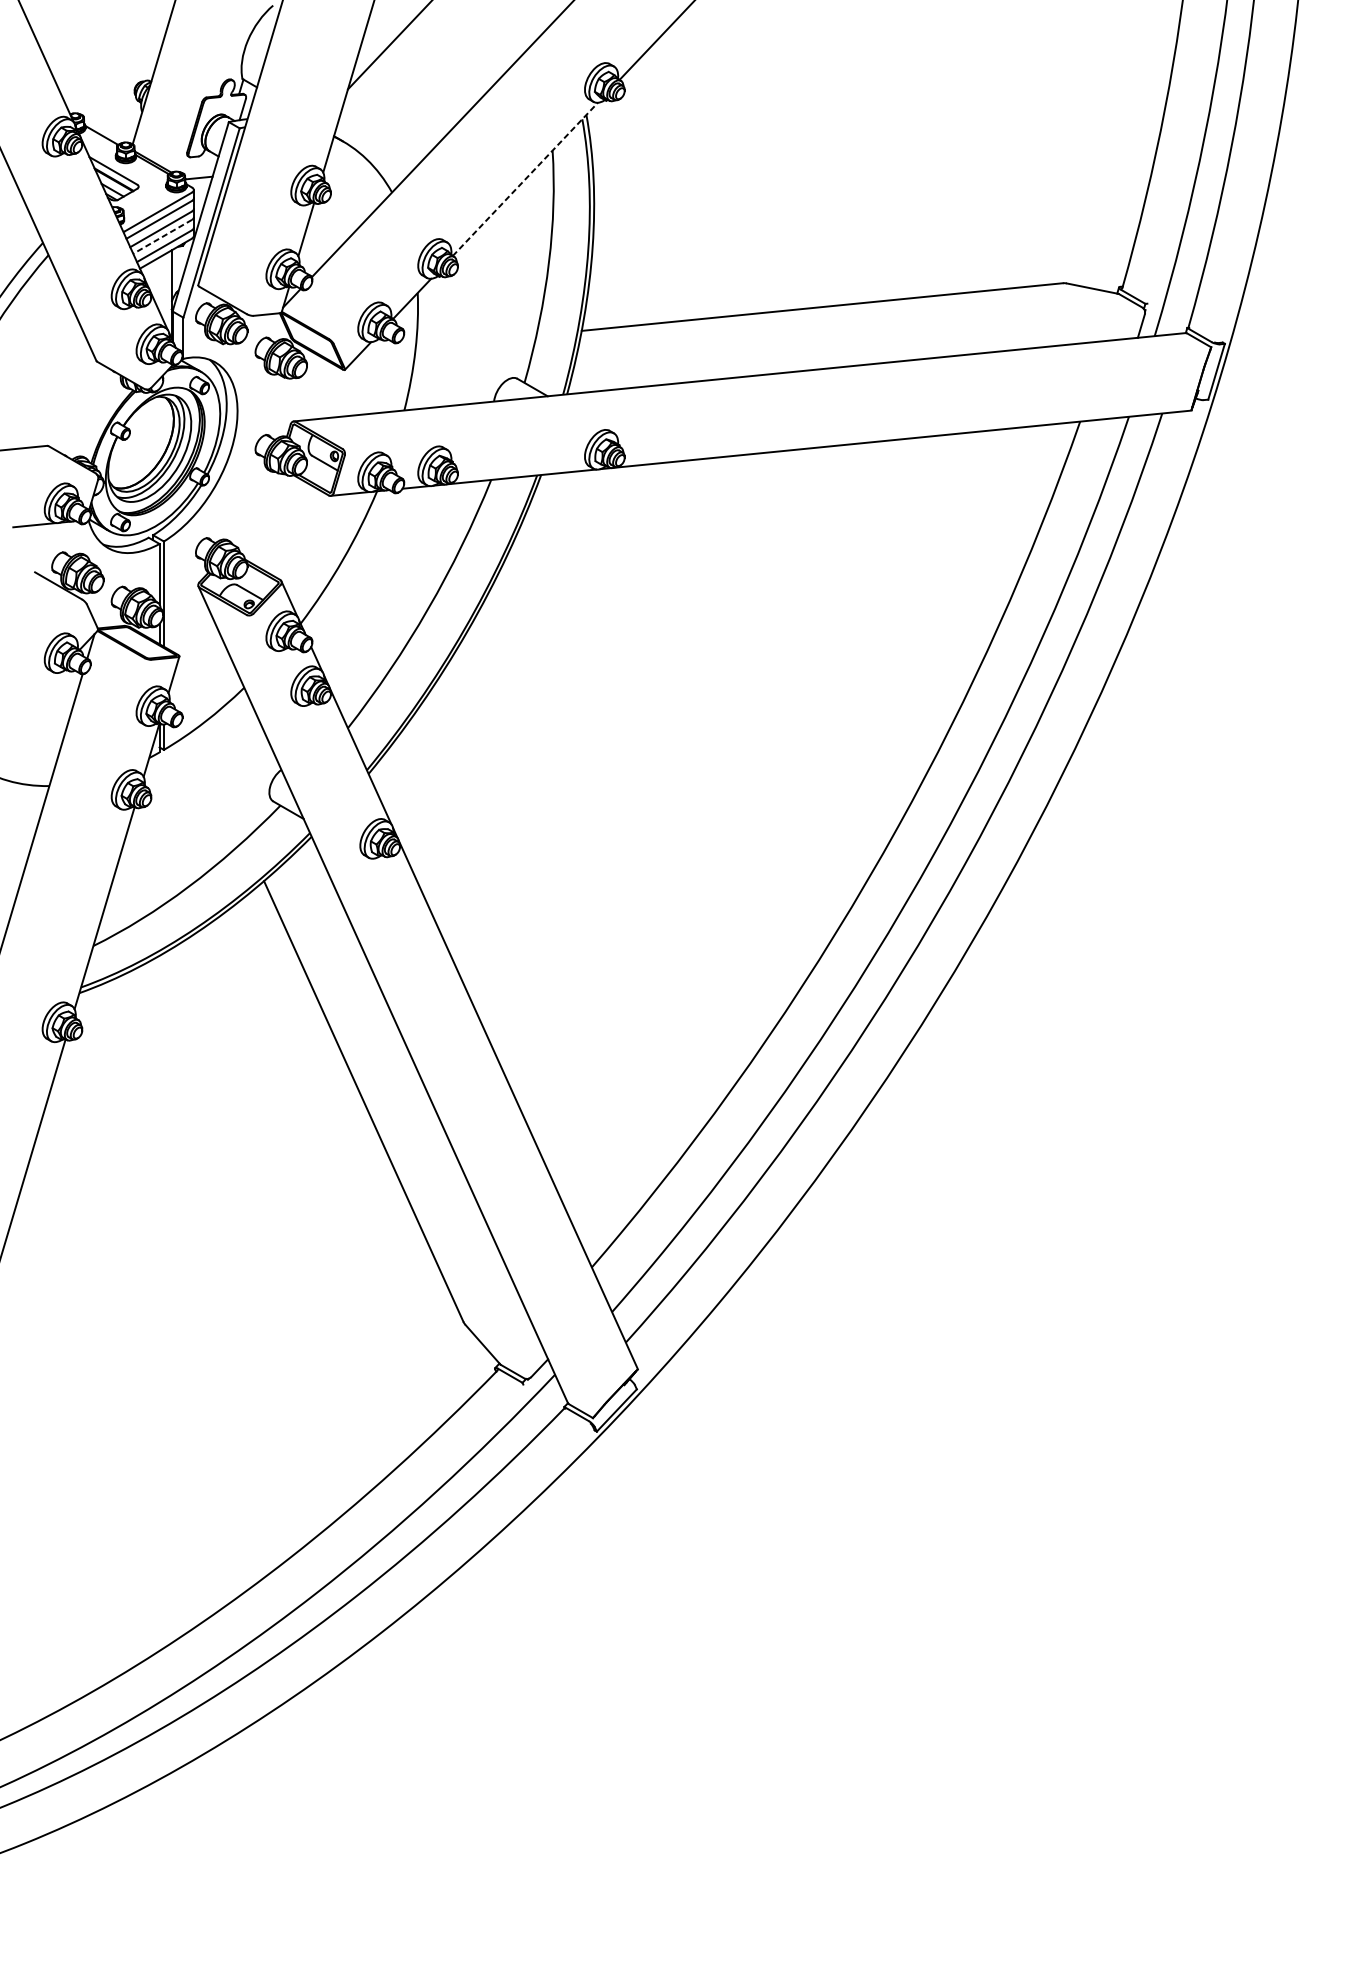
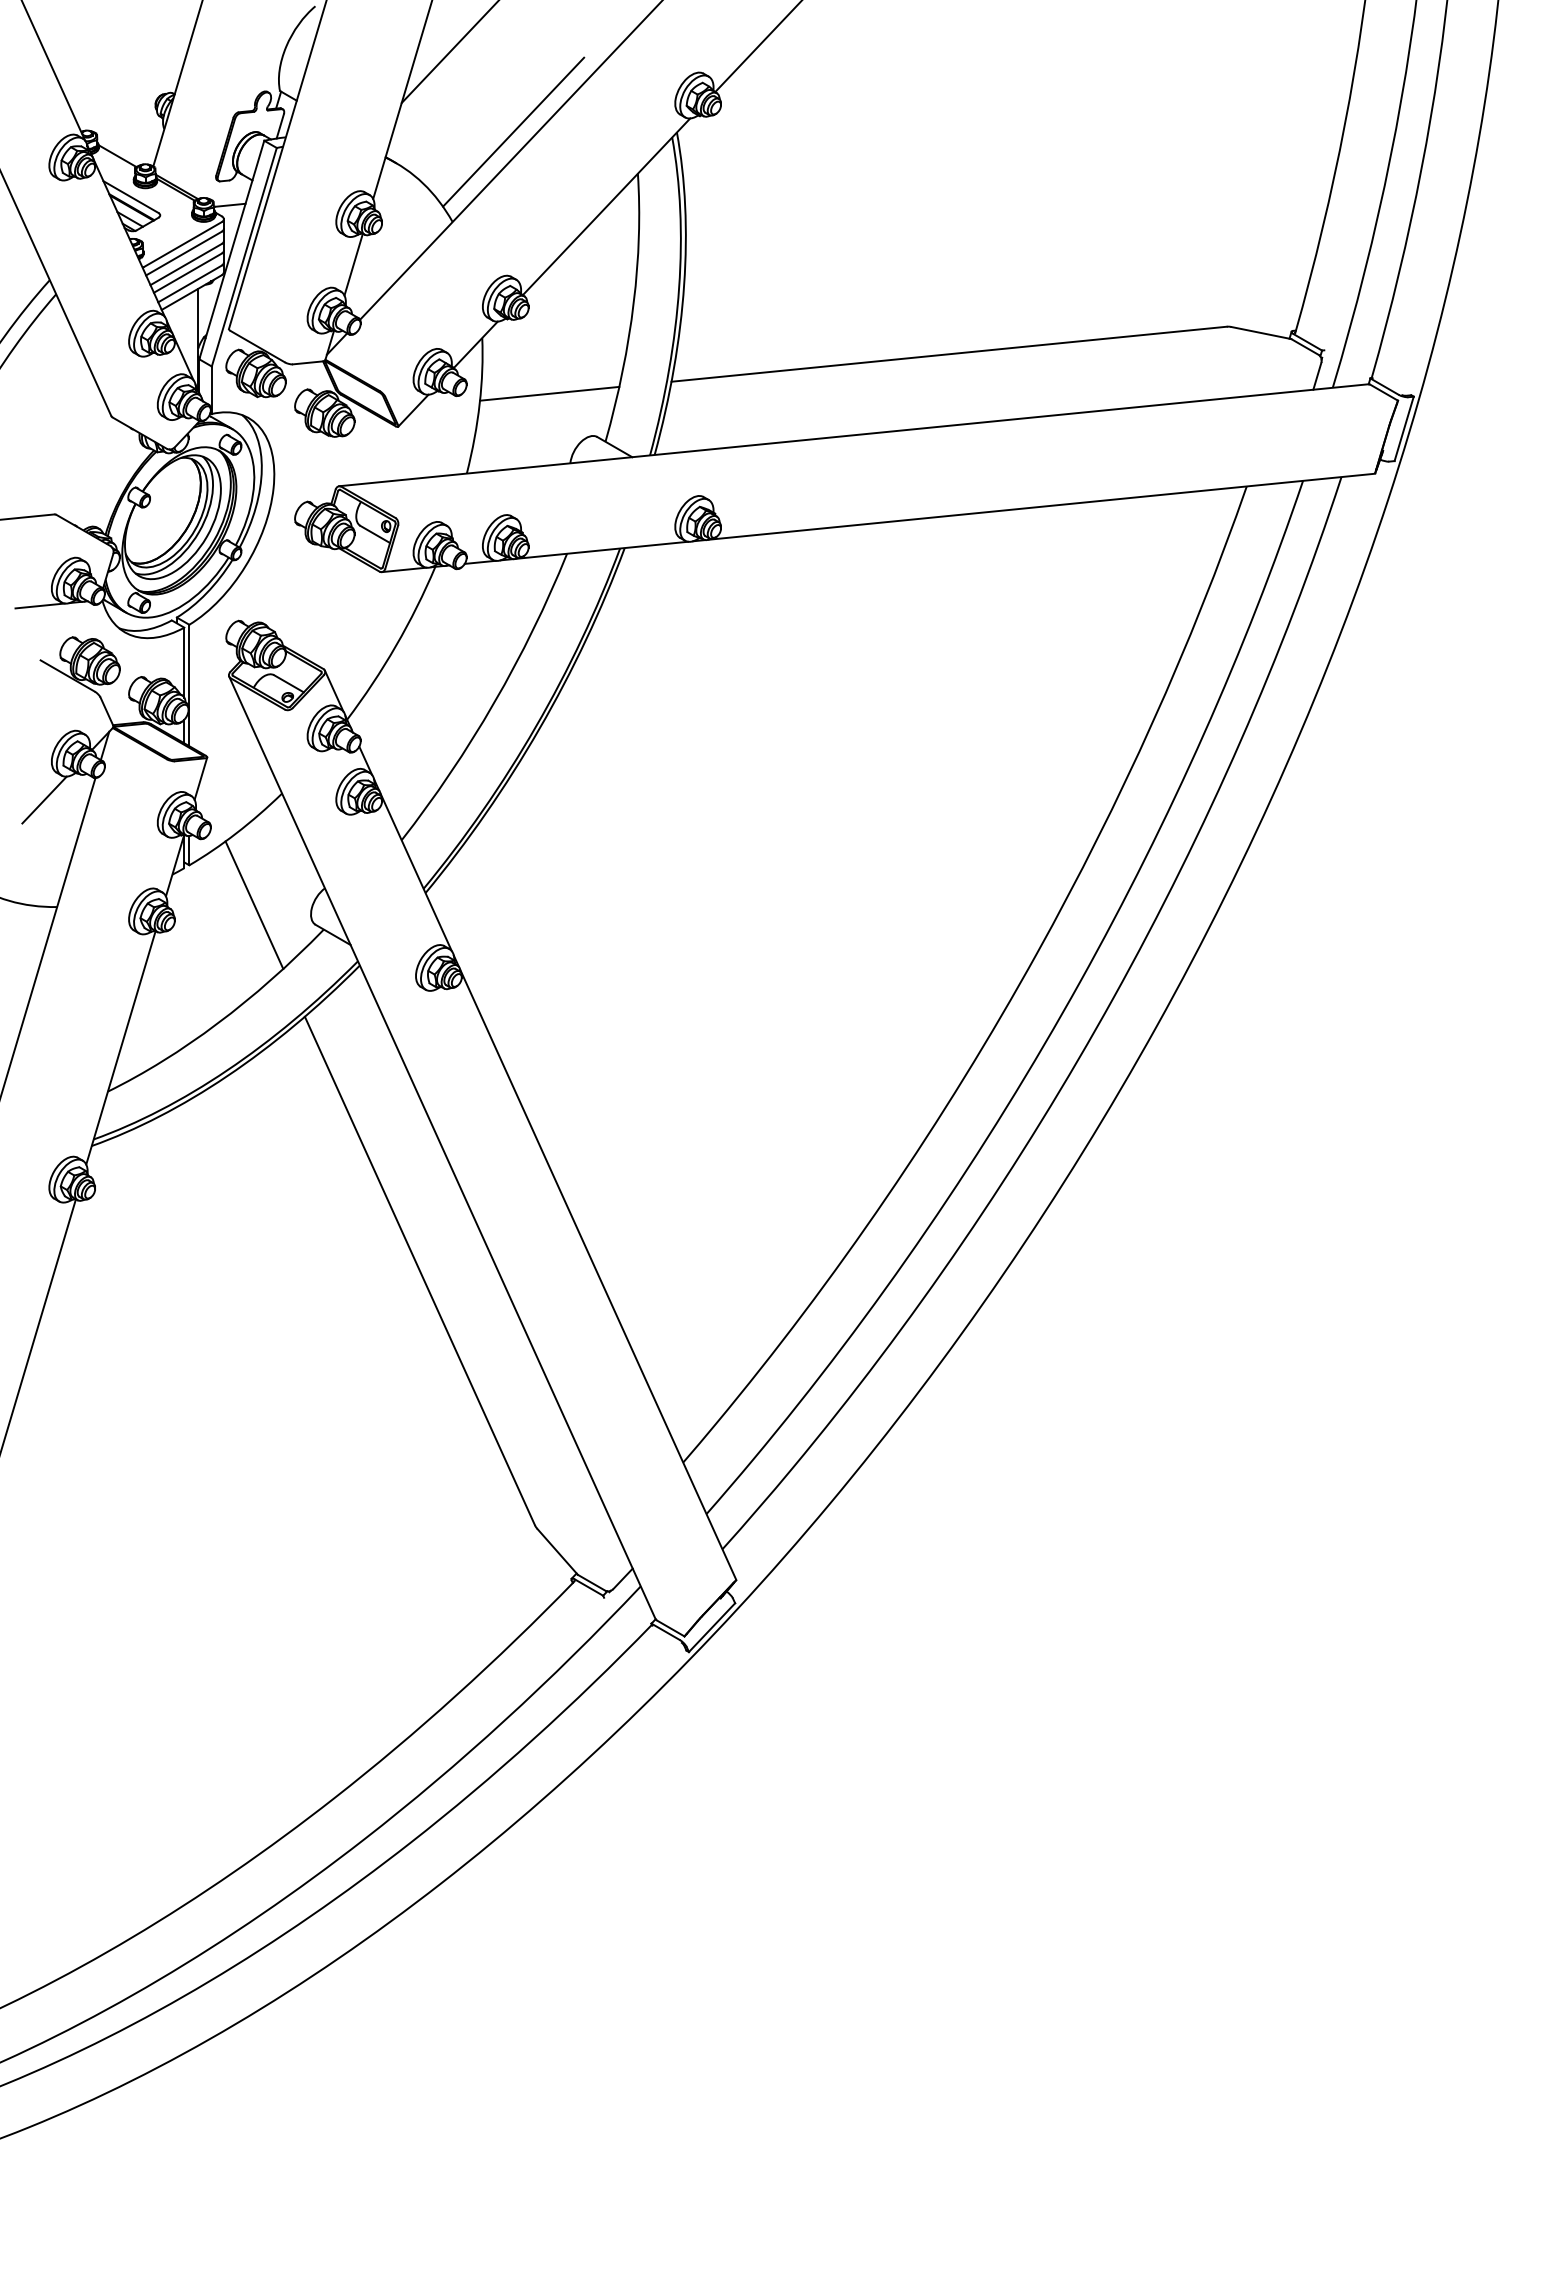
line: (444, 114) -> (513, 131), added
line: (525, 179) -> (606, 206), dashed -> solid
line: (162, 237) -> (187, 273), dashed -> solid
line: (476, 341) -> (549, 393), added
line: (38, 692) -> (44, 799), added
line: (220, 783) -> (254, 904), added

